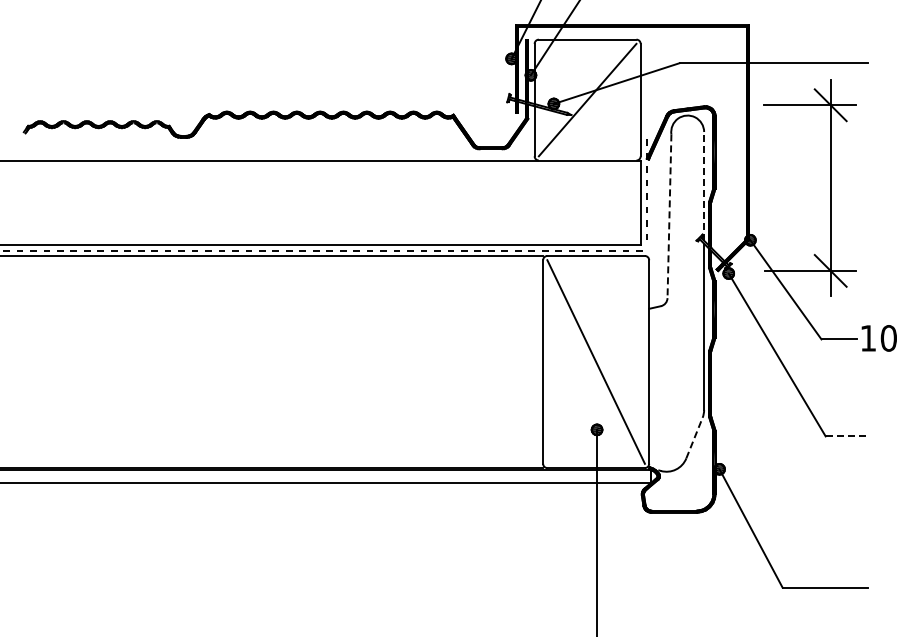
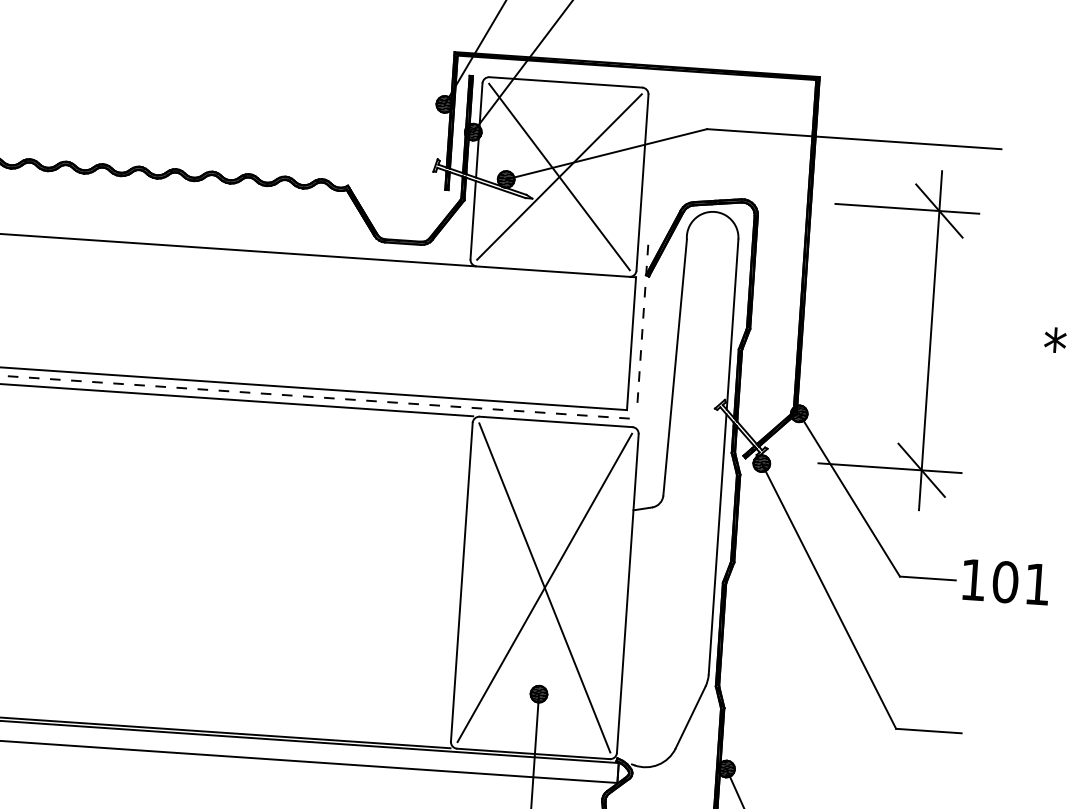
line: (587, 99) -> (559, 176), added
line: (704, 185) -> (733, 323), dashed -> solid
line: (669, 216) -> (675, 367), dashed -> solid
line: (595, 361) -> (543, 587), added
line: (846, 436) -> (928, 731), dashed -> solid
line: (694, 438) -> (690, 718), dashed -> solid

